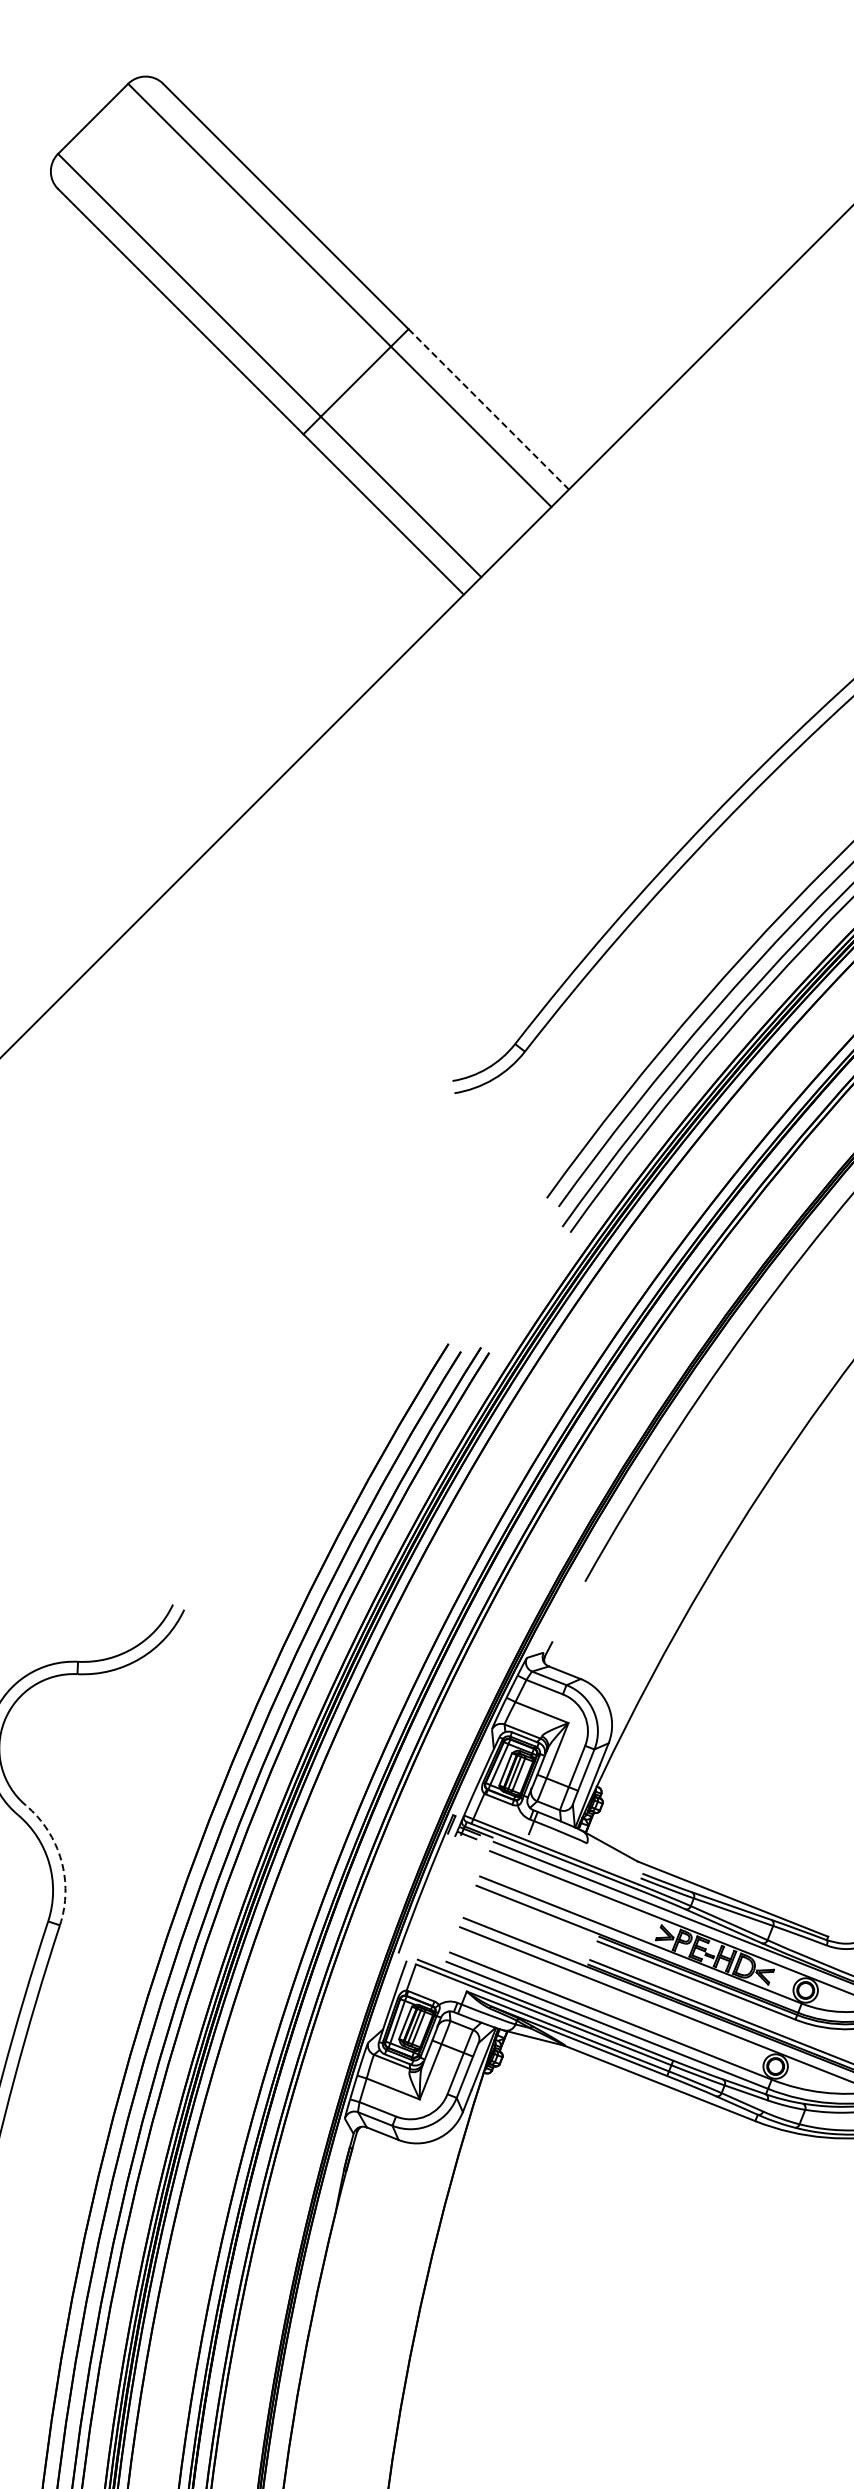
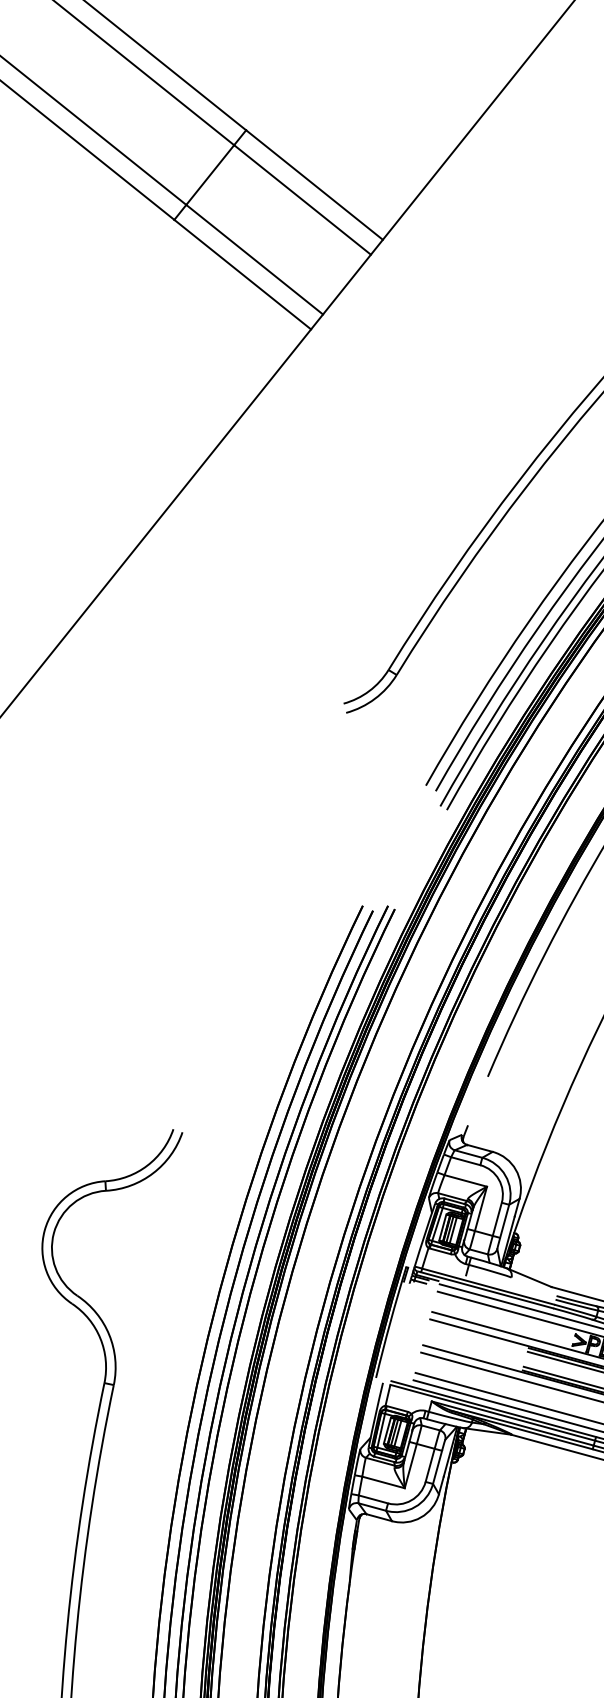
line: (489, 409) -> (315, 185), dashed -> solid
arc: (61, 1860) -> (109, 1335), dashed -> solid

